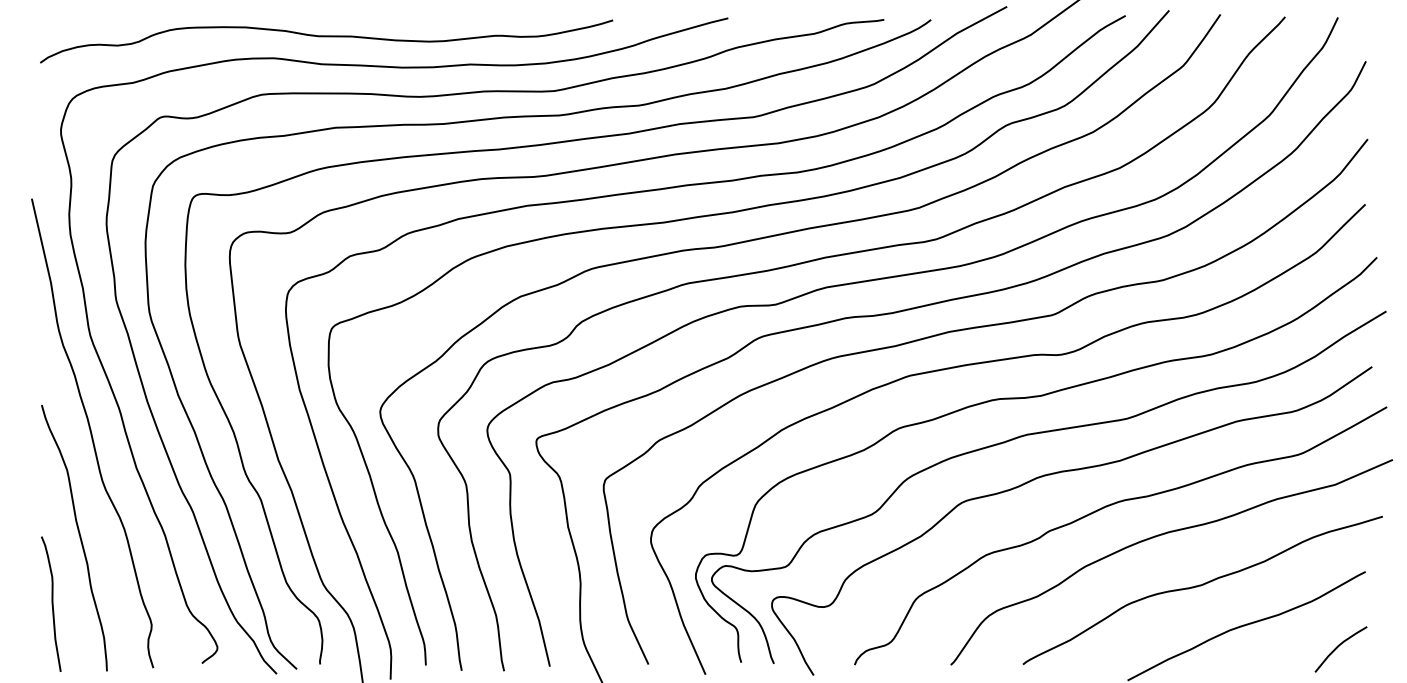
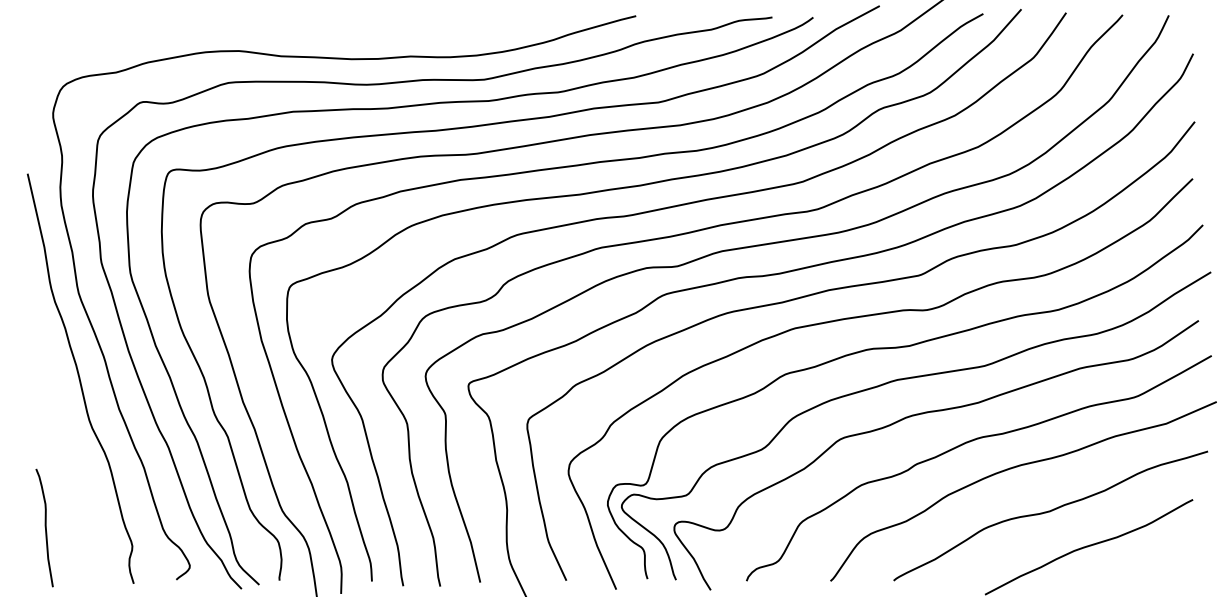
curve: (326, 37) -> (285, 32), removed
curve: (78, 534) -> (68, 467), removed
curve: (1338, 647) -> (1169, 565), removed

